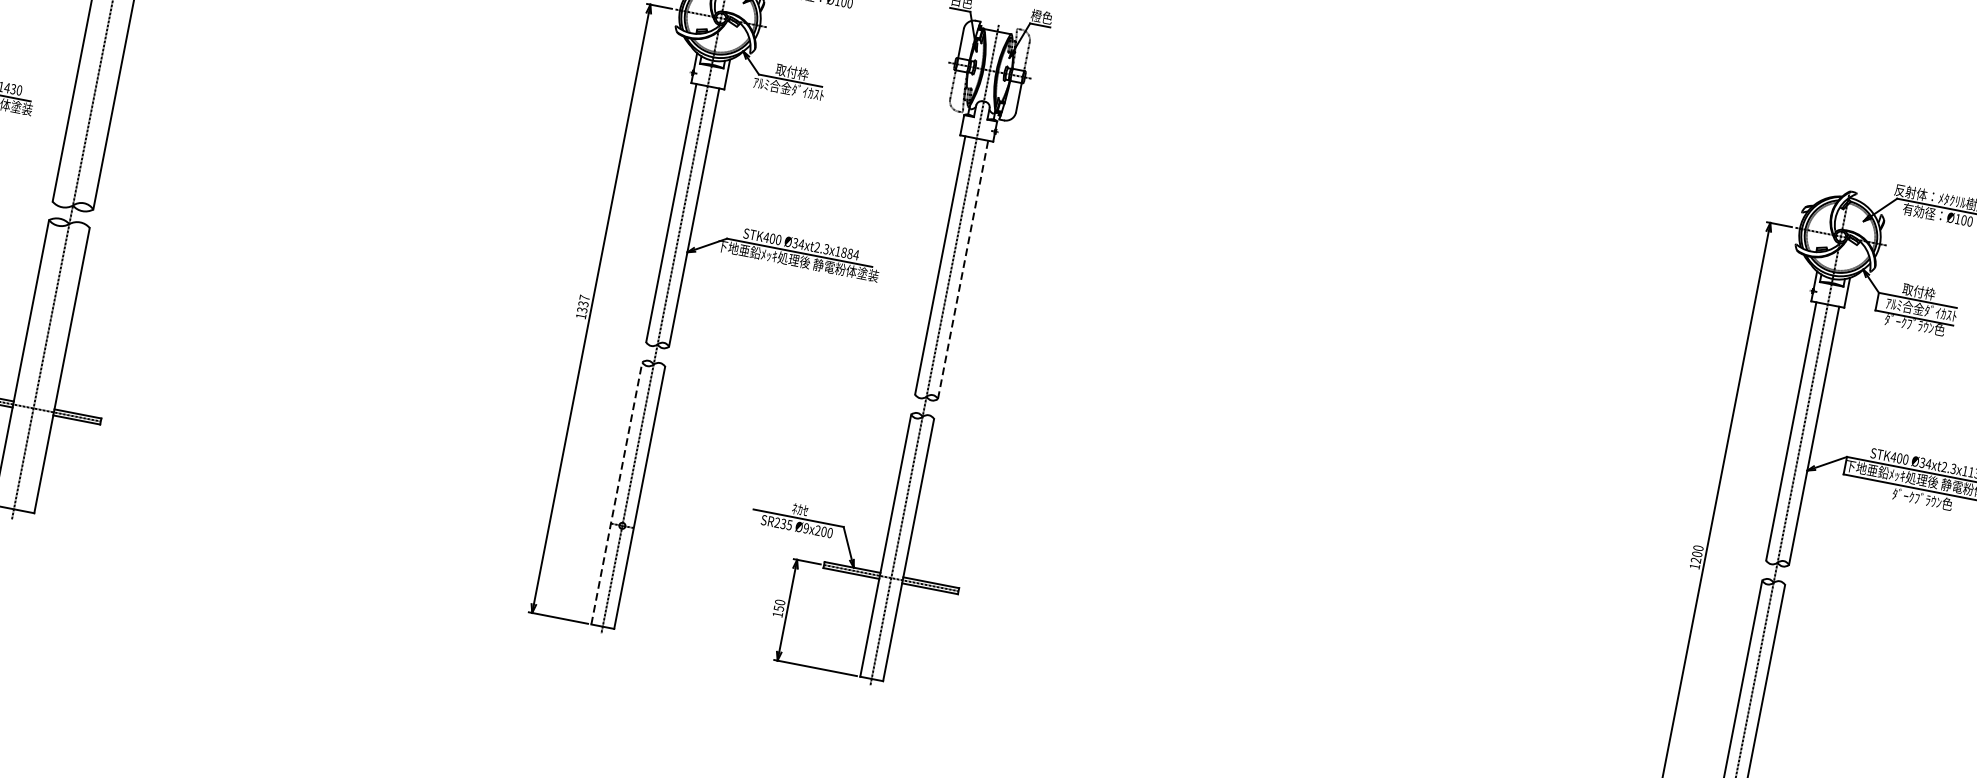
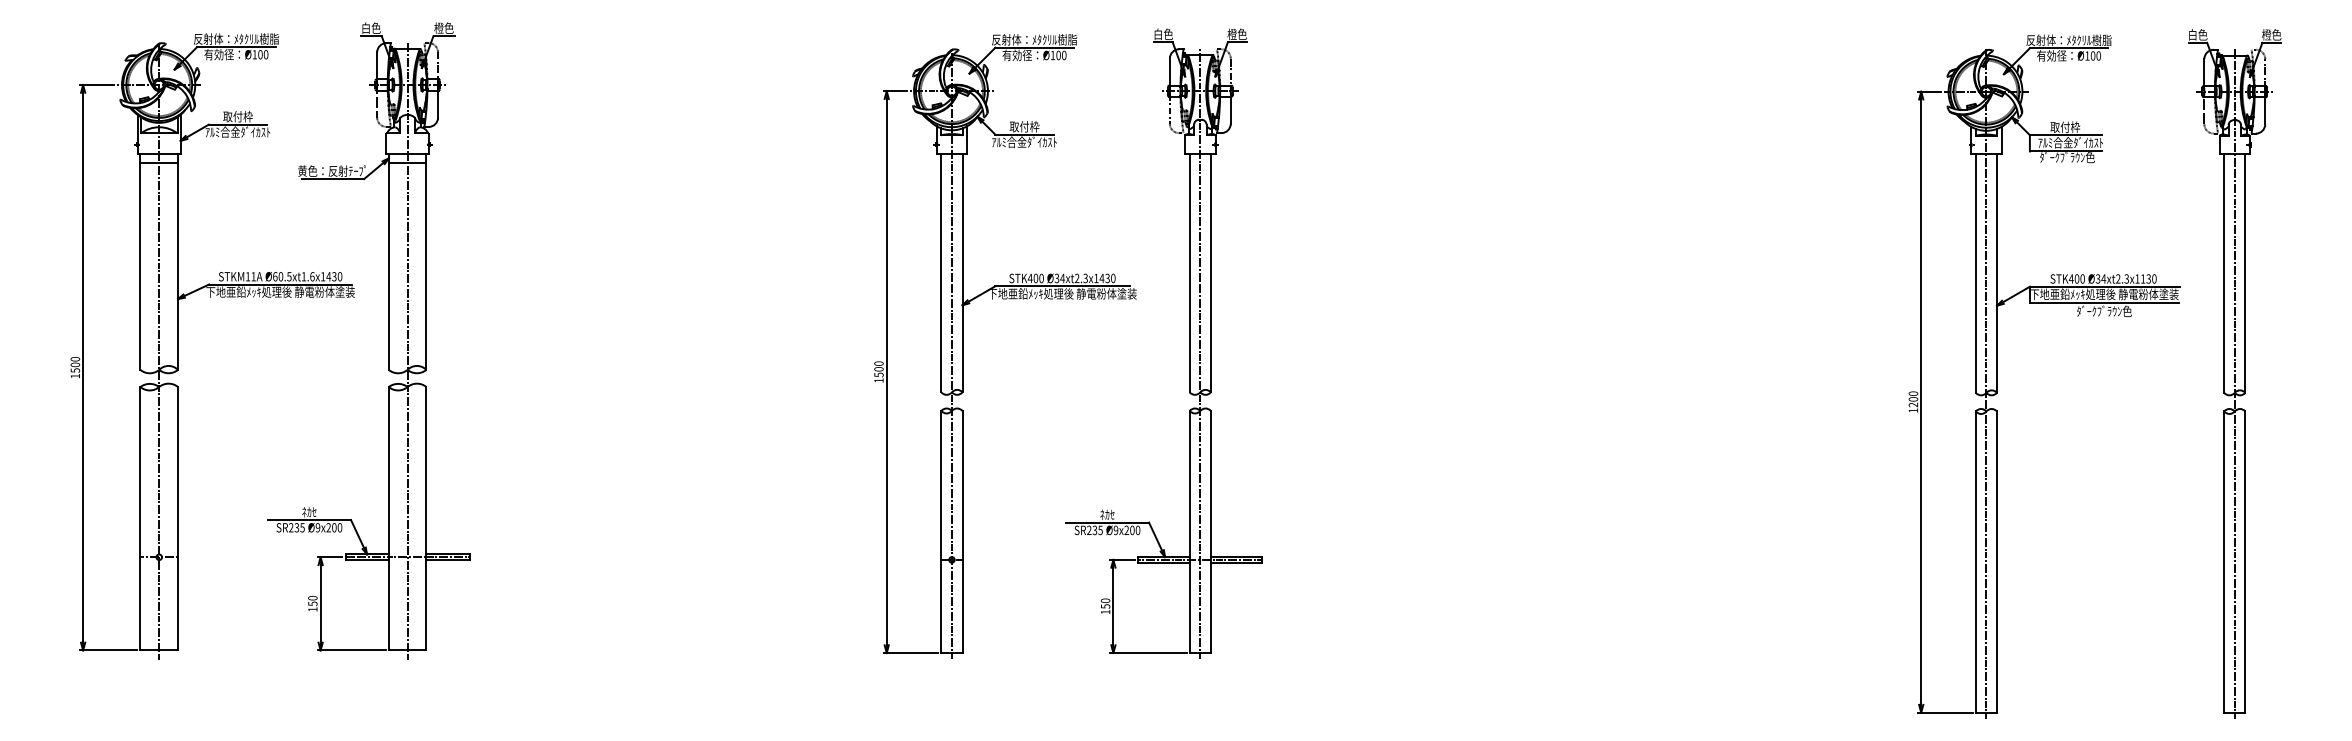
text: (850, 253) -> (1107, 278), Ø34xt2.3x1884 -> Ø34xt2.3x1430
line: (962, 269) -> (1210, 272), dashed -> solid
text: (583, 303) -> (878, 368), 1337 -> 1500
line: (617, 492) -> (941, 531), dashed -> solid

